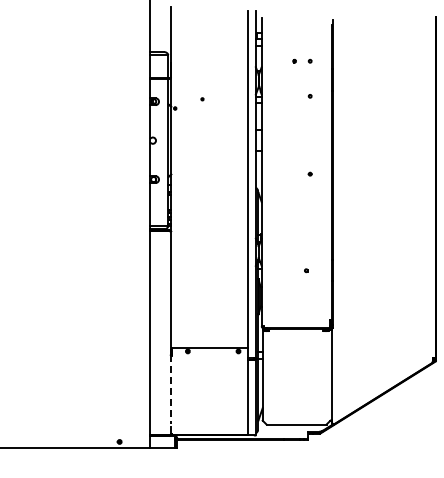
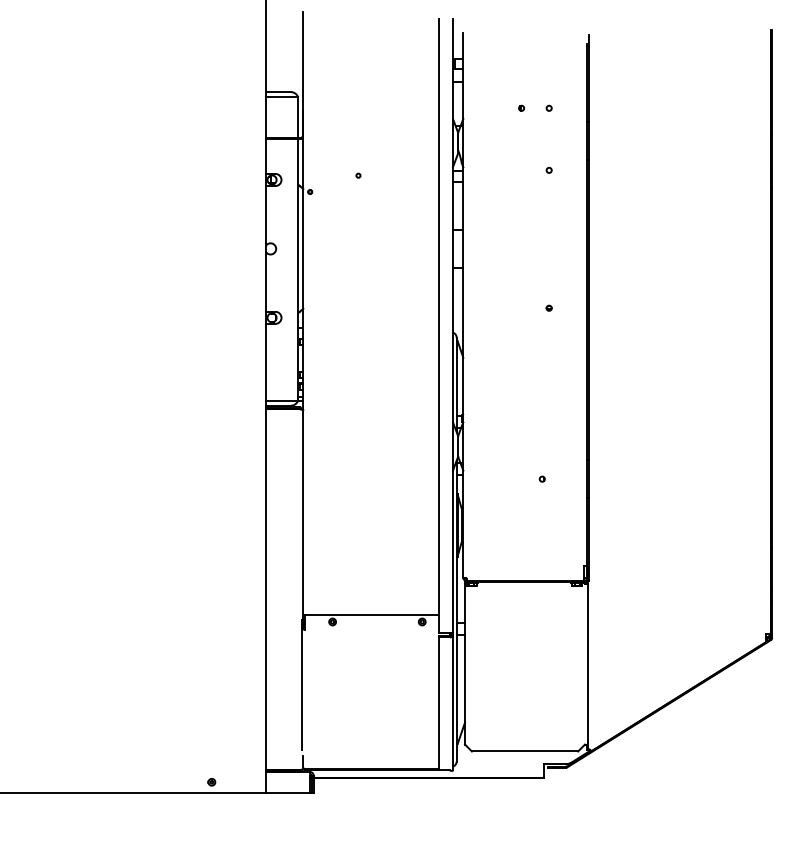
line: (170, 389) -> (301, 689), dashed -> solid

